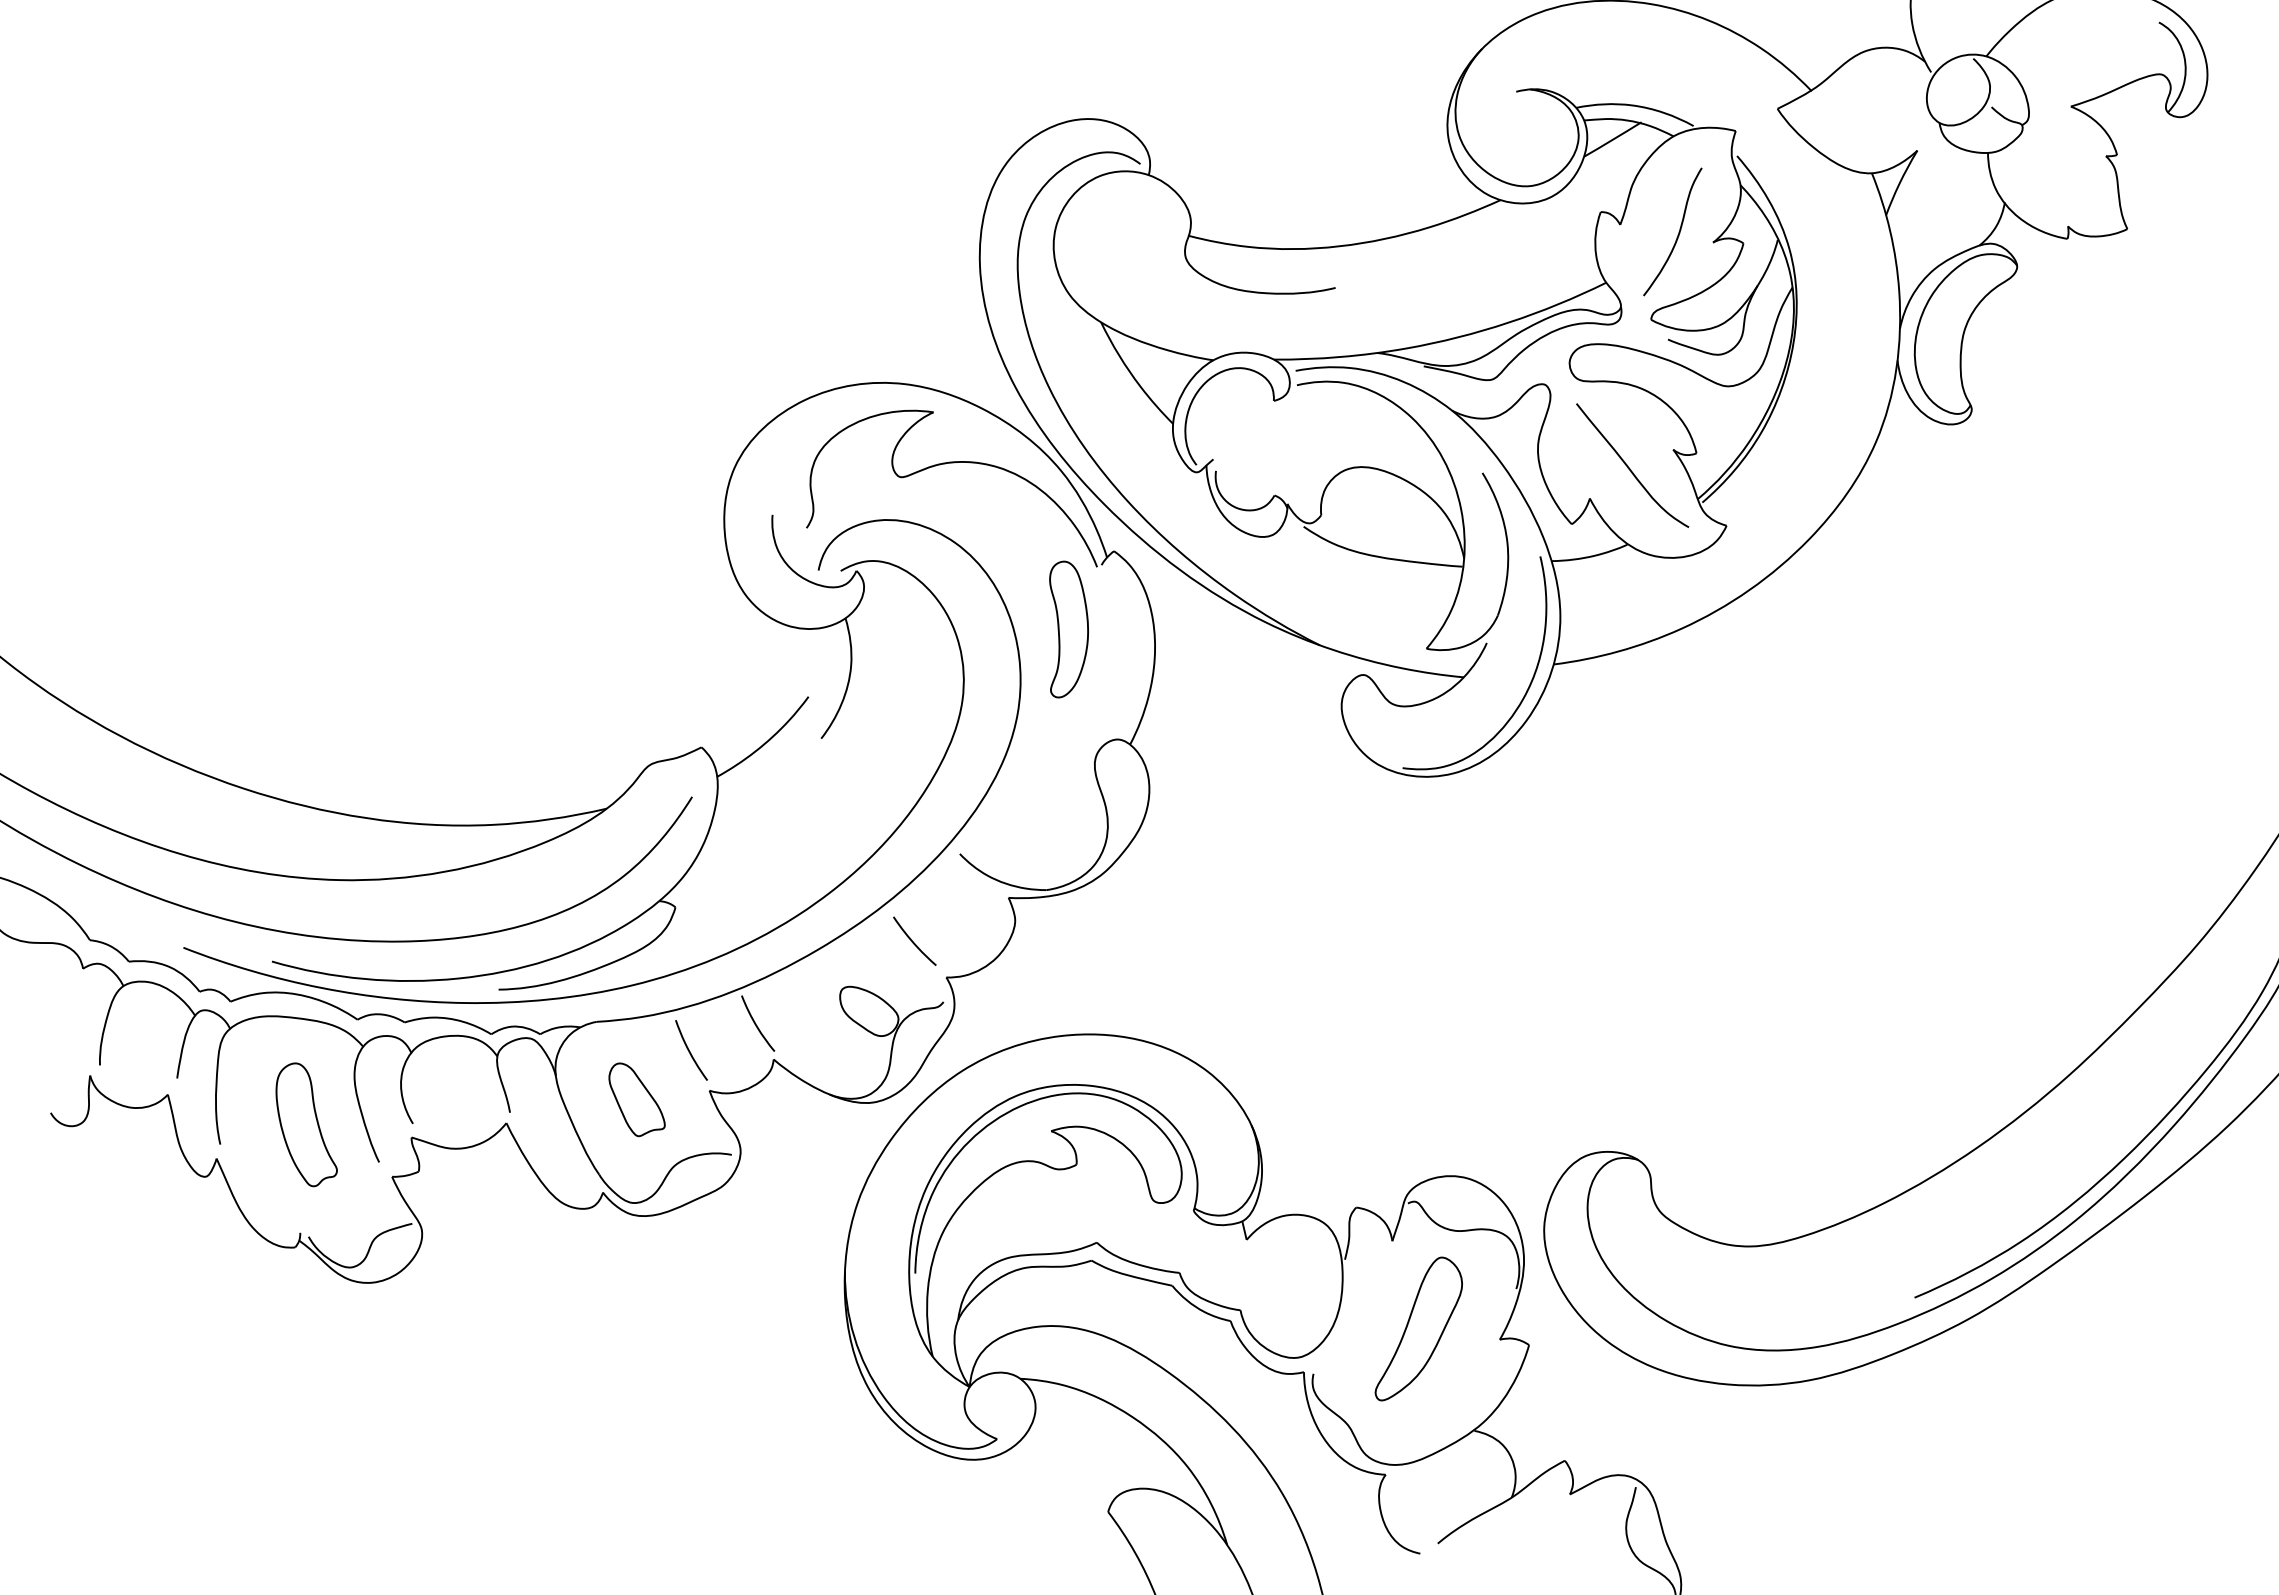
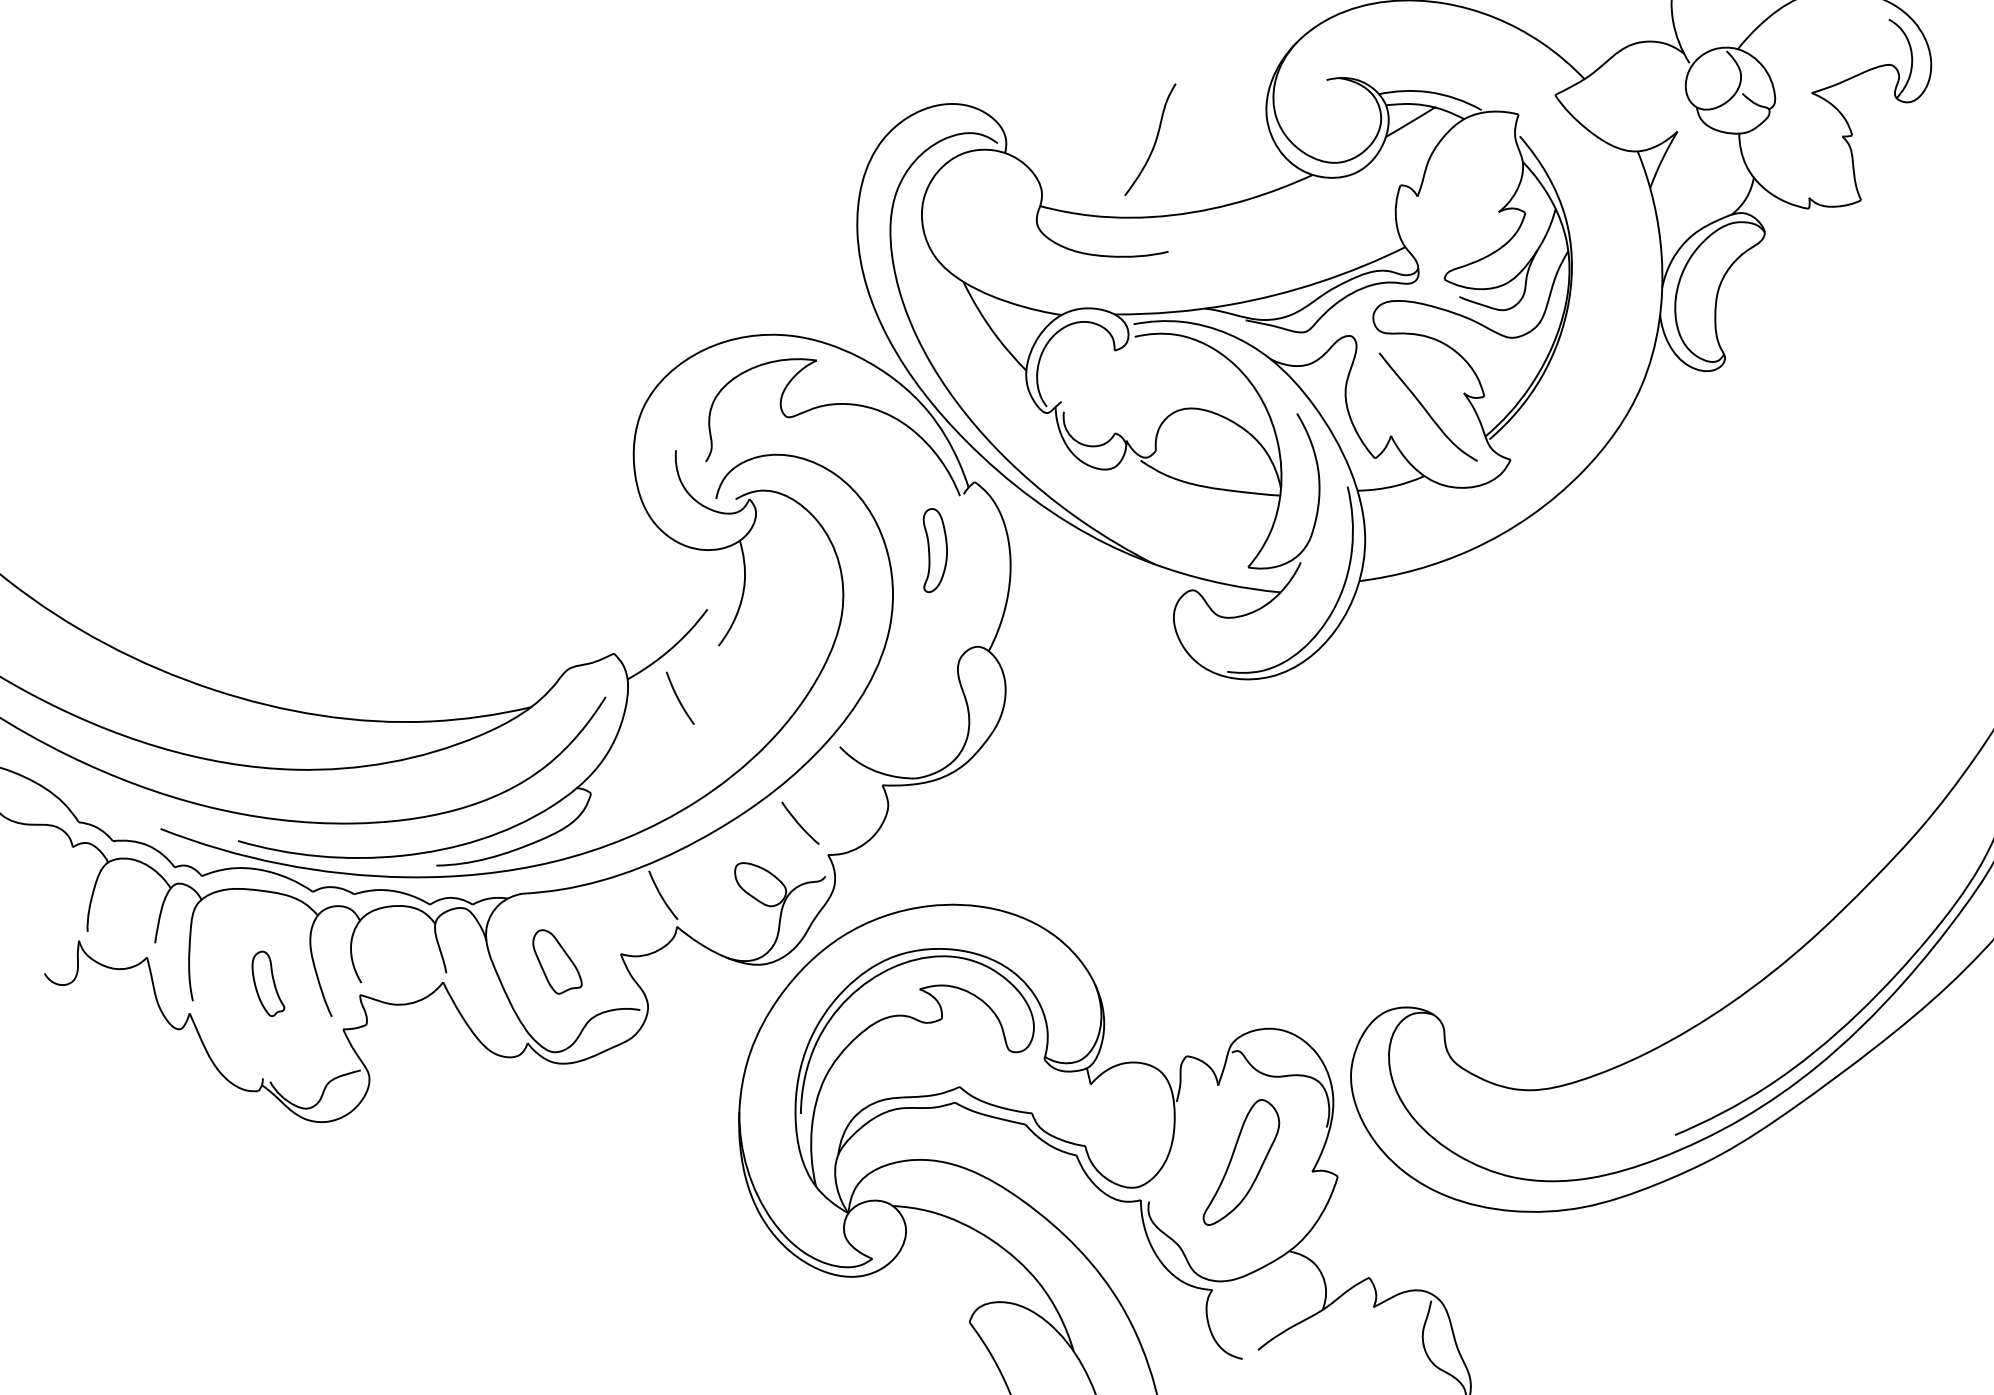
curve: (1677, 234) -> (1154, 142), moved
part: (1068, 629) -> (934, 550), size x0.7
curve: (690, 1051) -> (679, 699), moved
part: (306, 1124) -> (268, 983), size x0.6

